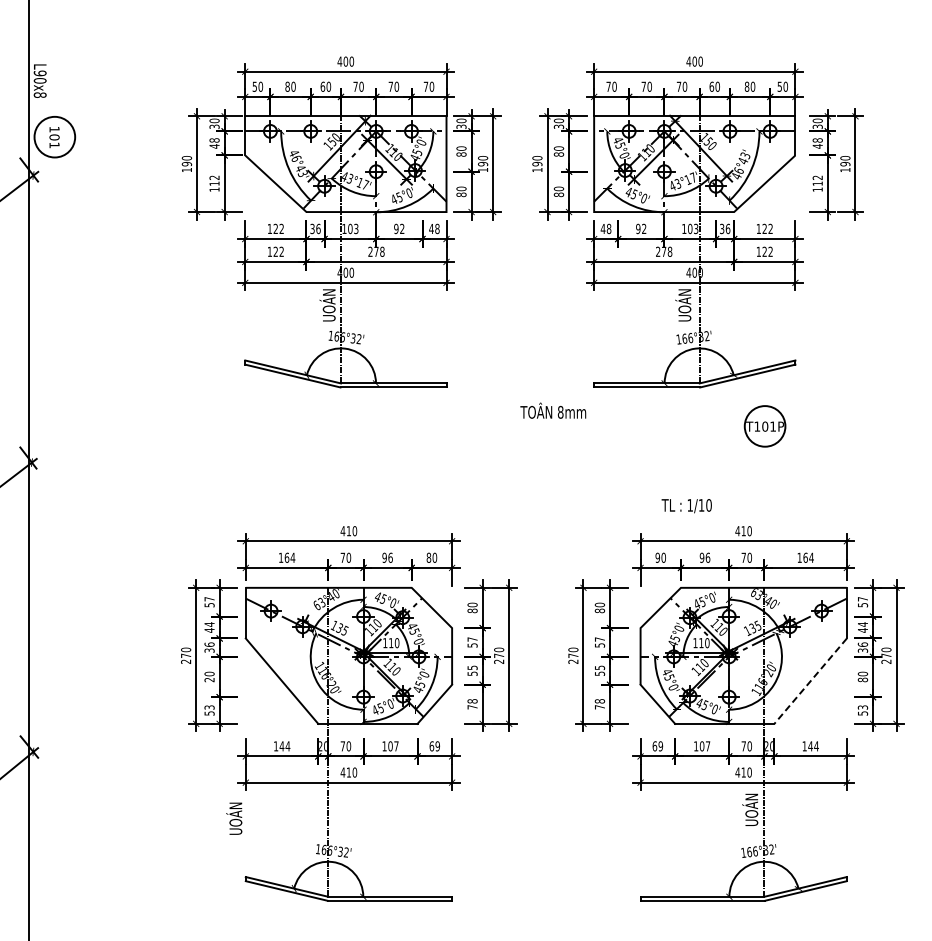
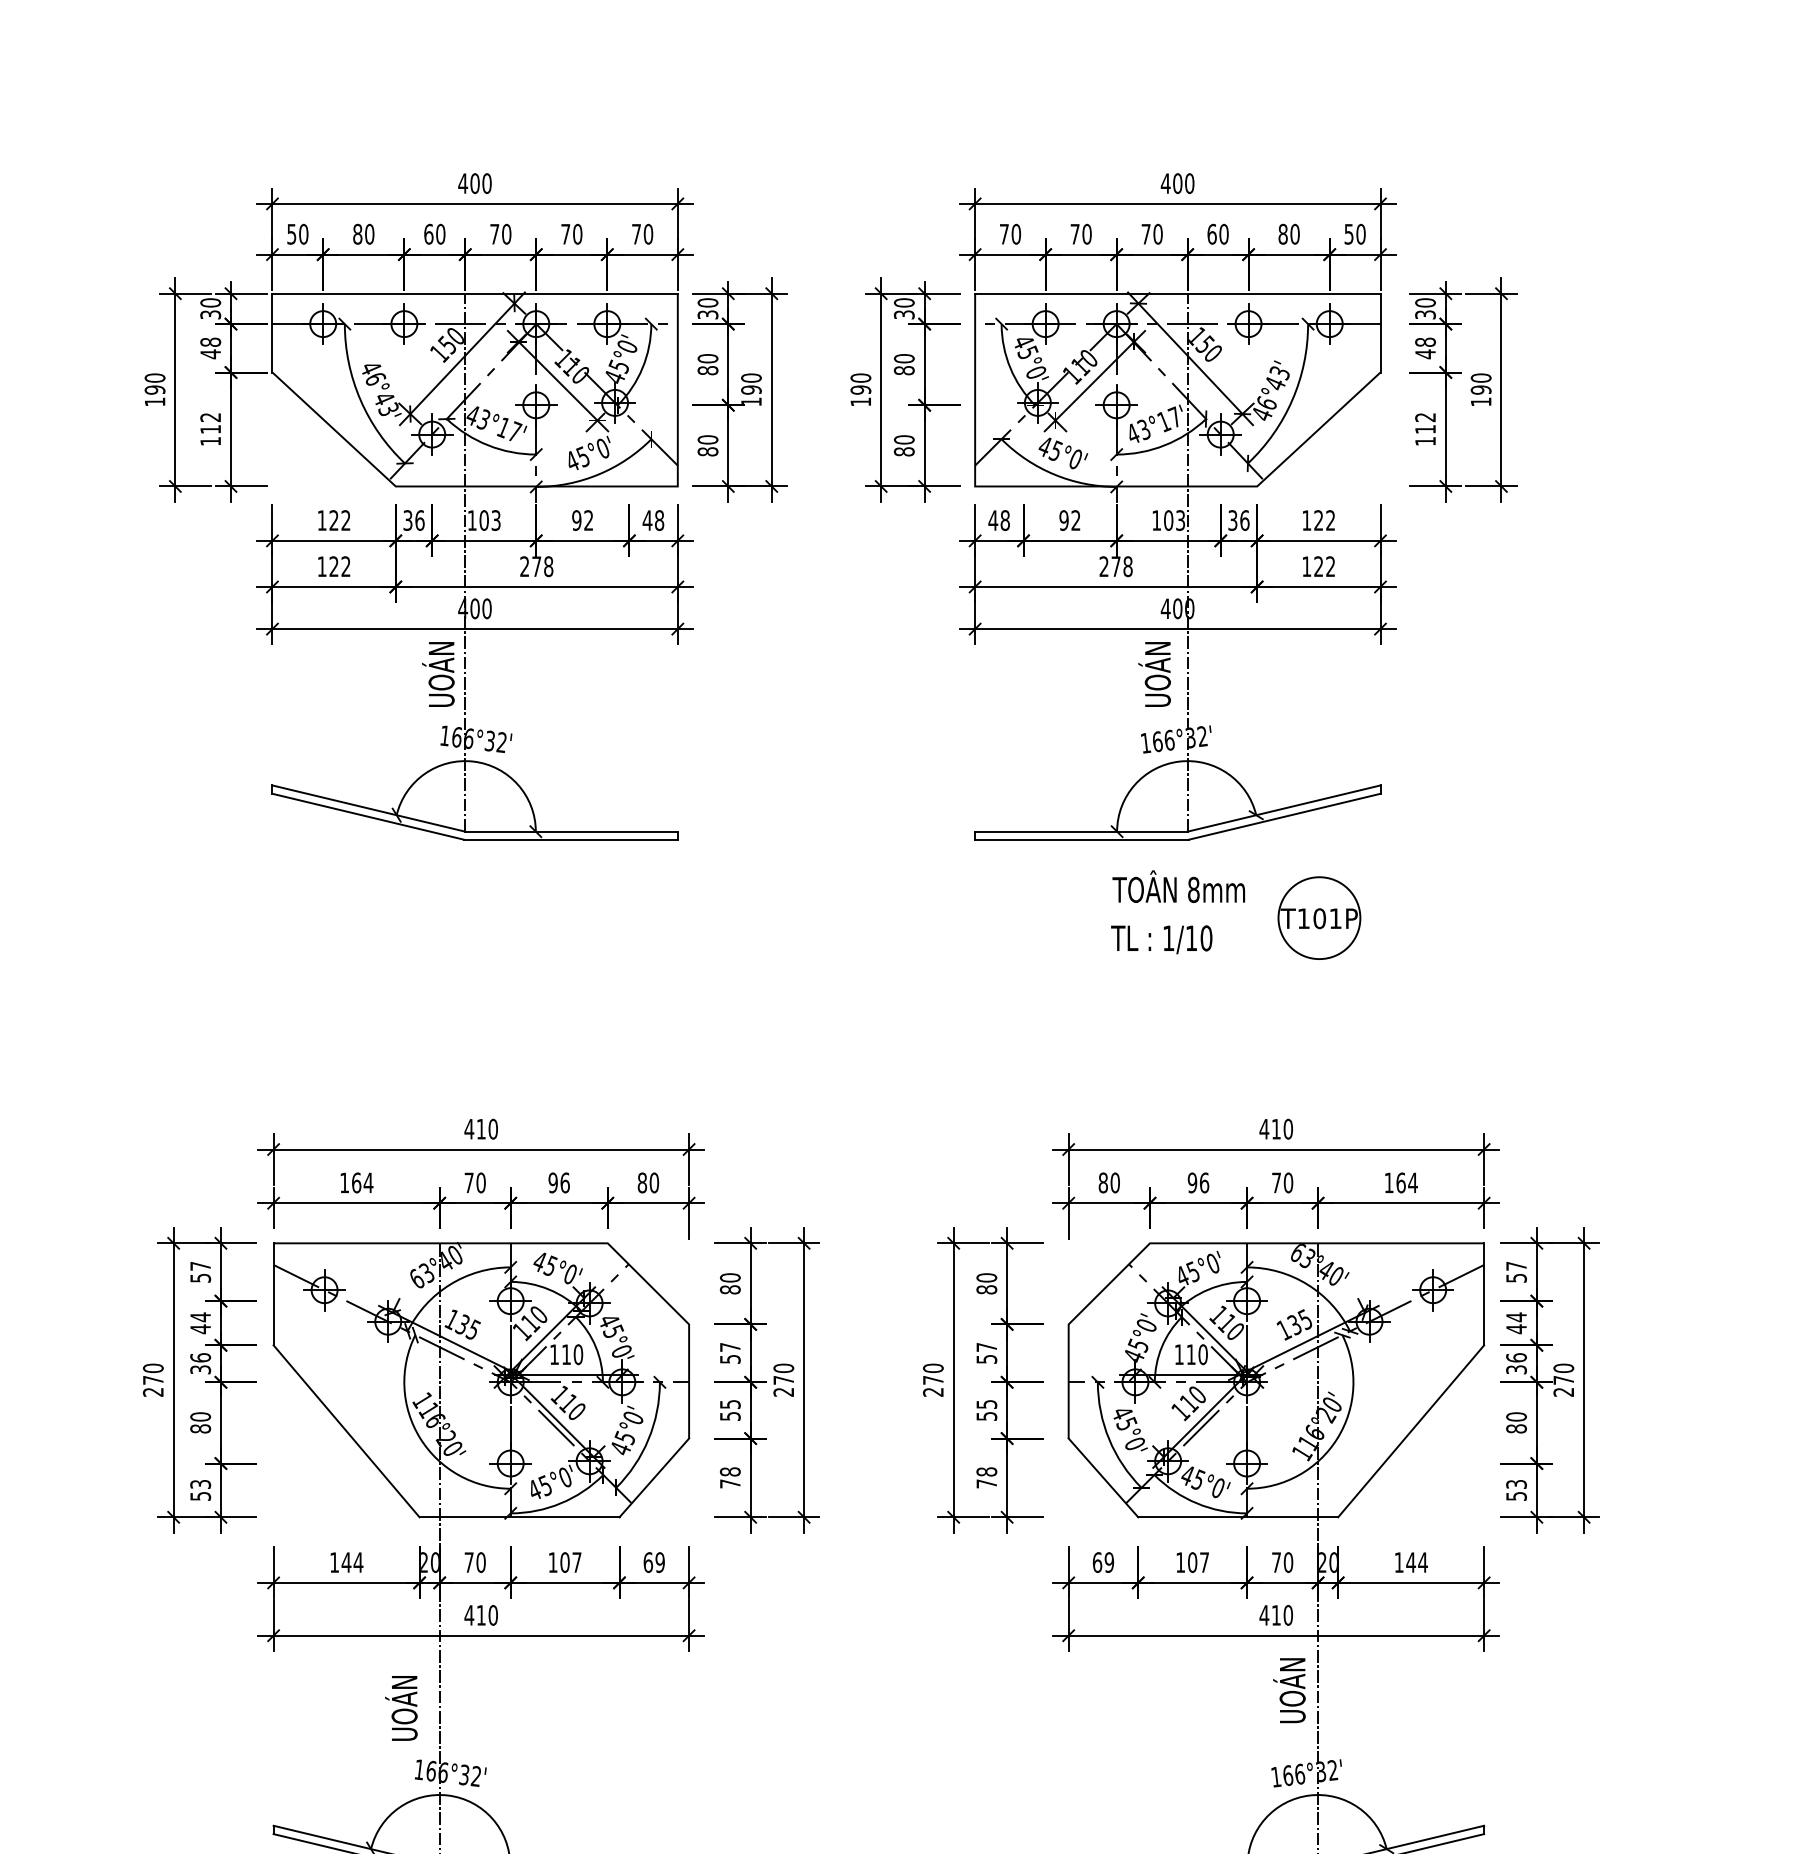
text: (553, 410) -> (1179, 886), moved
text: (686, 506) -> (1161, 940), moved
text: (657, 557) -> (1102, 1182), 90 -> 80
text: (209, 679) -> (200, 1427), 20 -> 80
line: (810, 681) -> (1410, 1431), dashed -> solid
text: (234, 818) -> (401, 1707), moved

